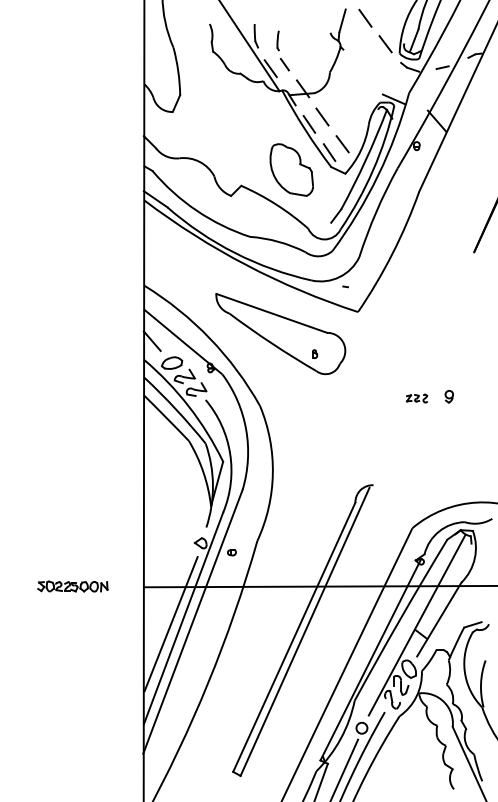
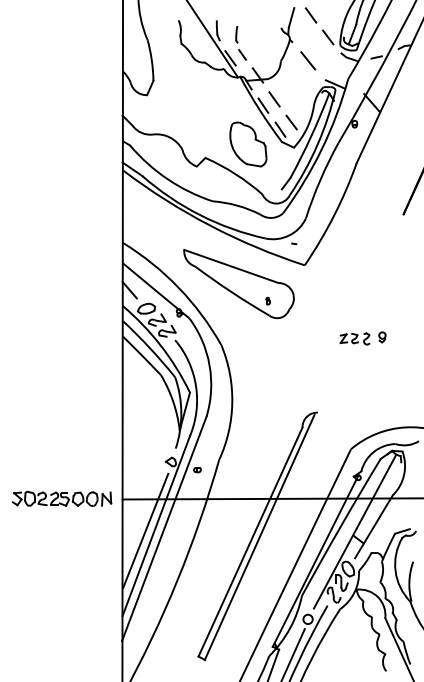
line: (362, 71) -> (308, 60), added
part: (416, 398) -> (354, 338), size x1.67
part: (72, 586) -> (61, 498), size x1.67

